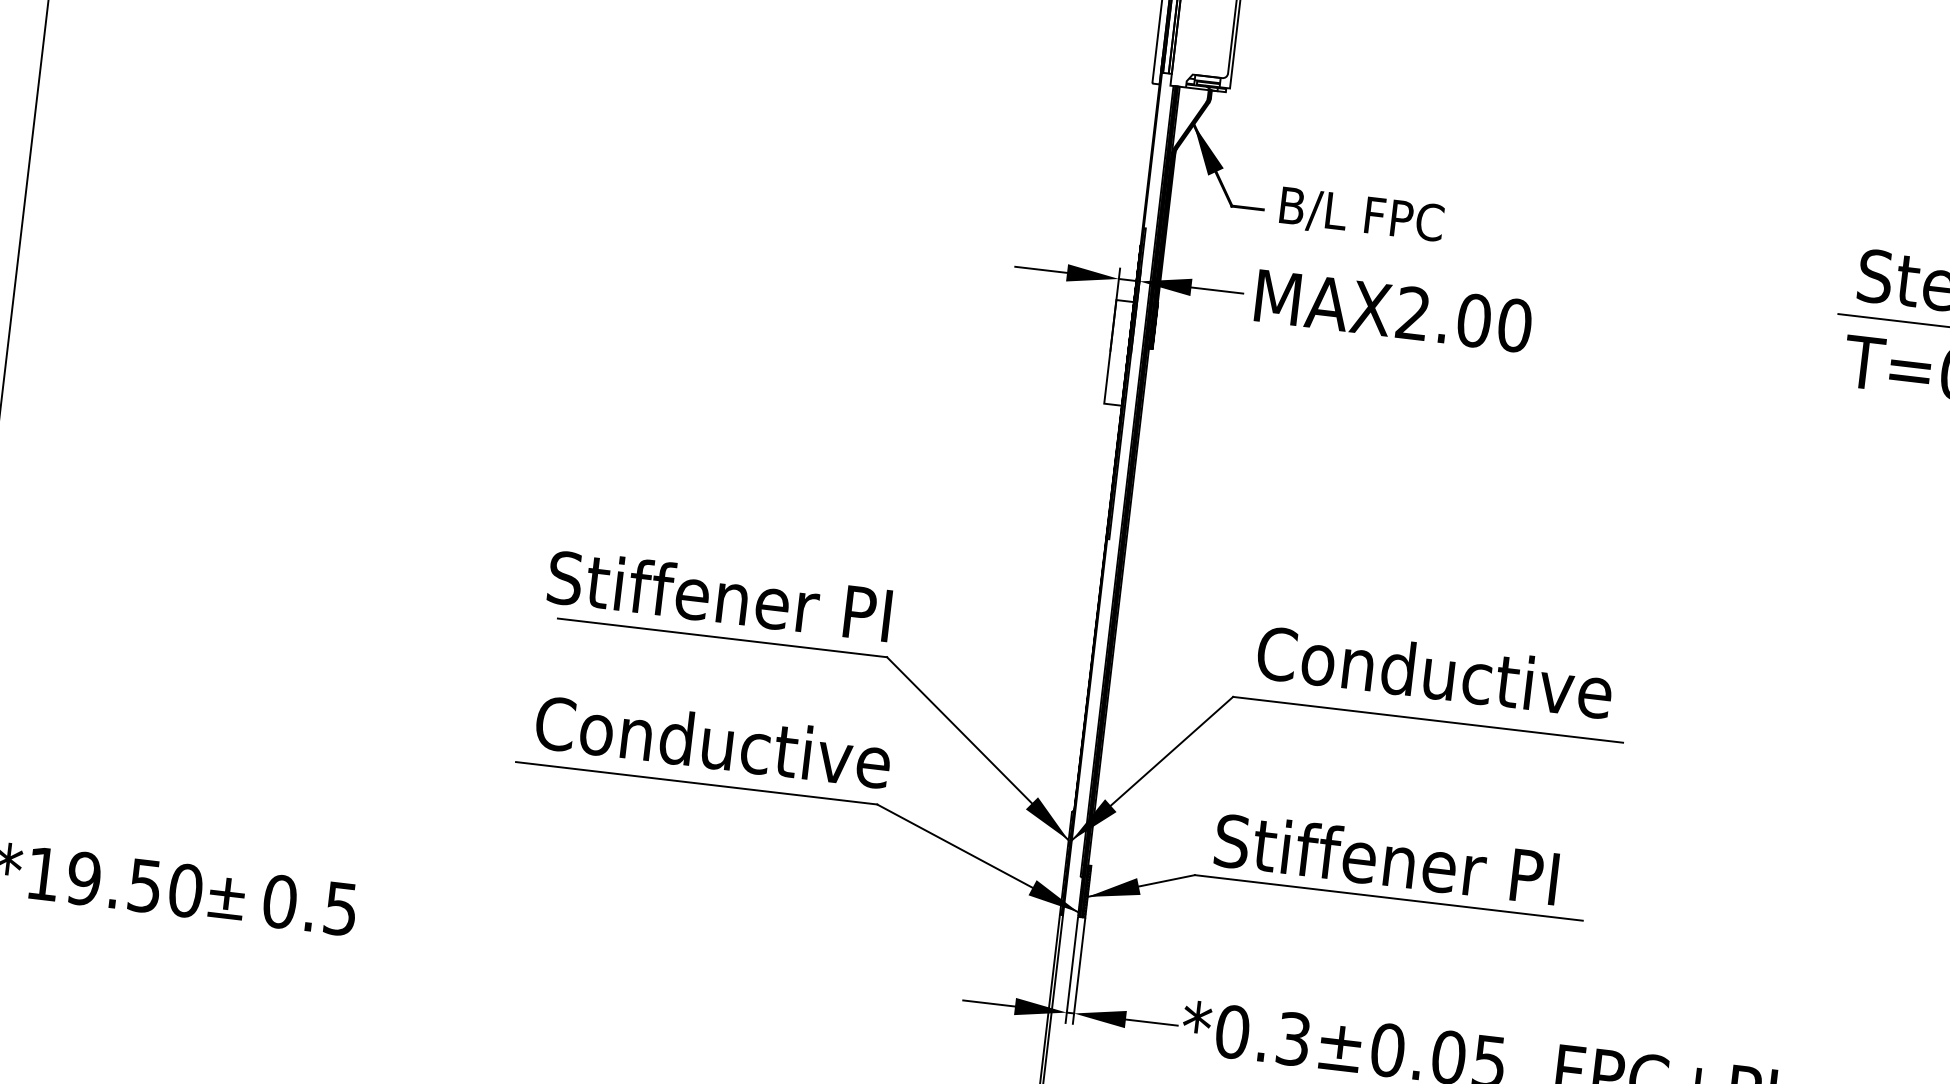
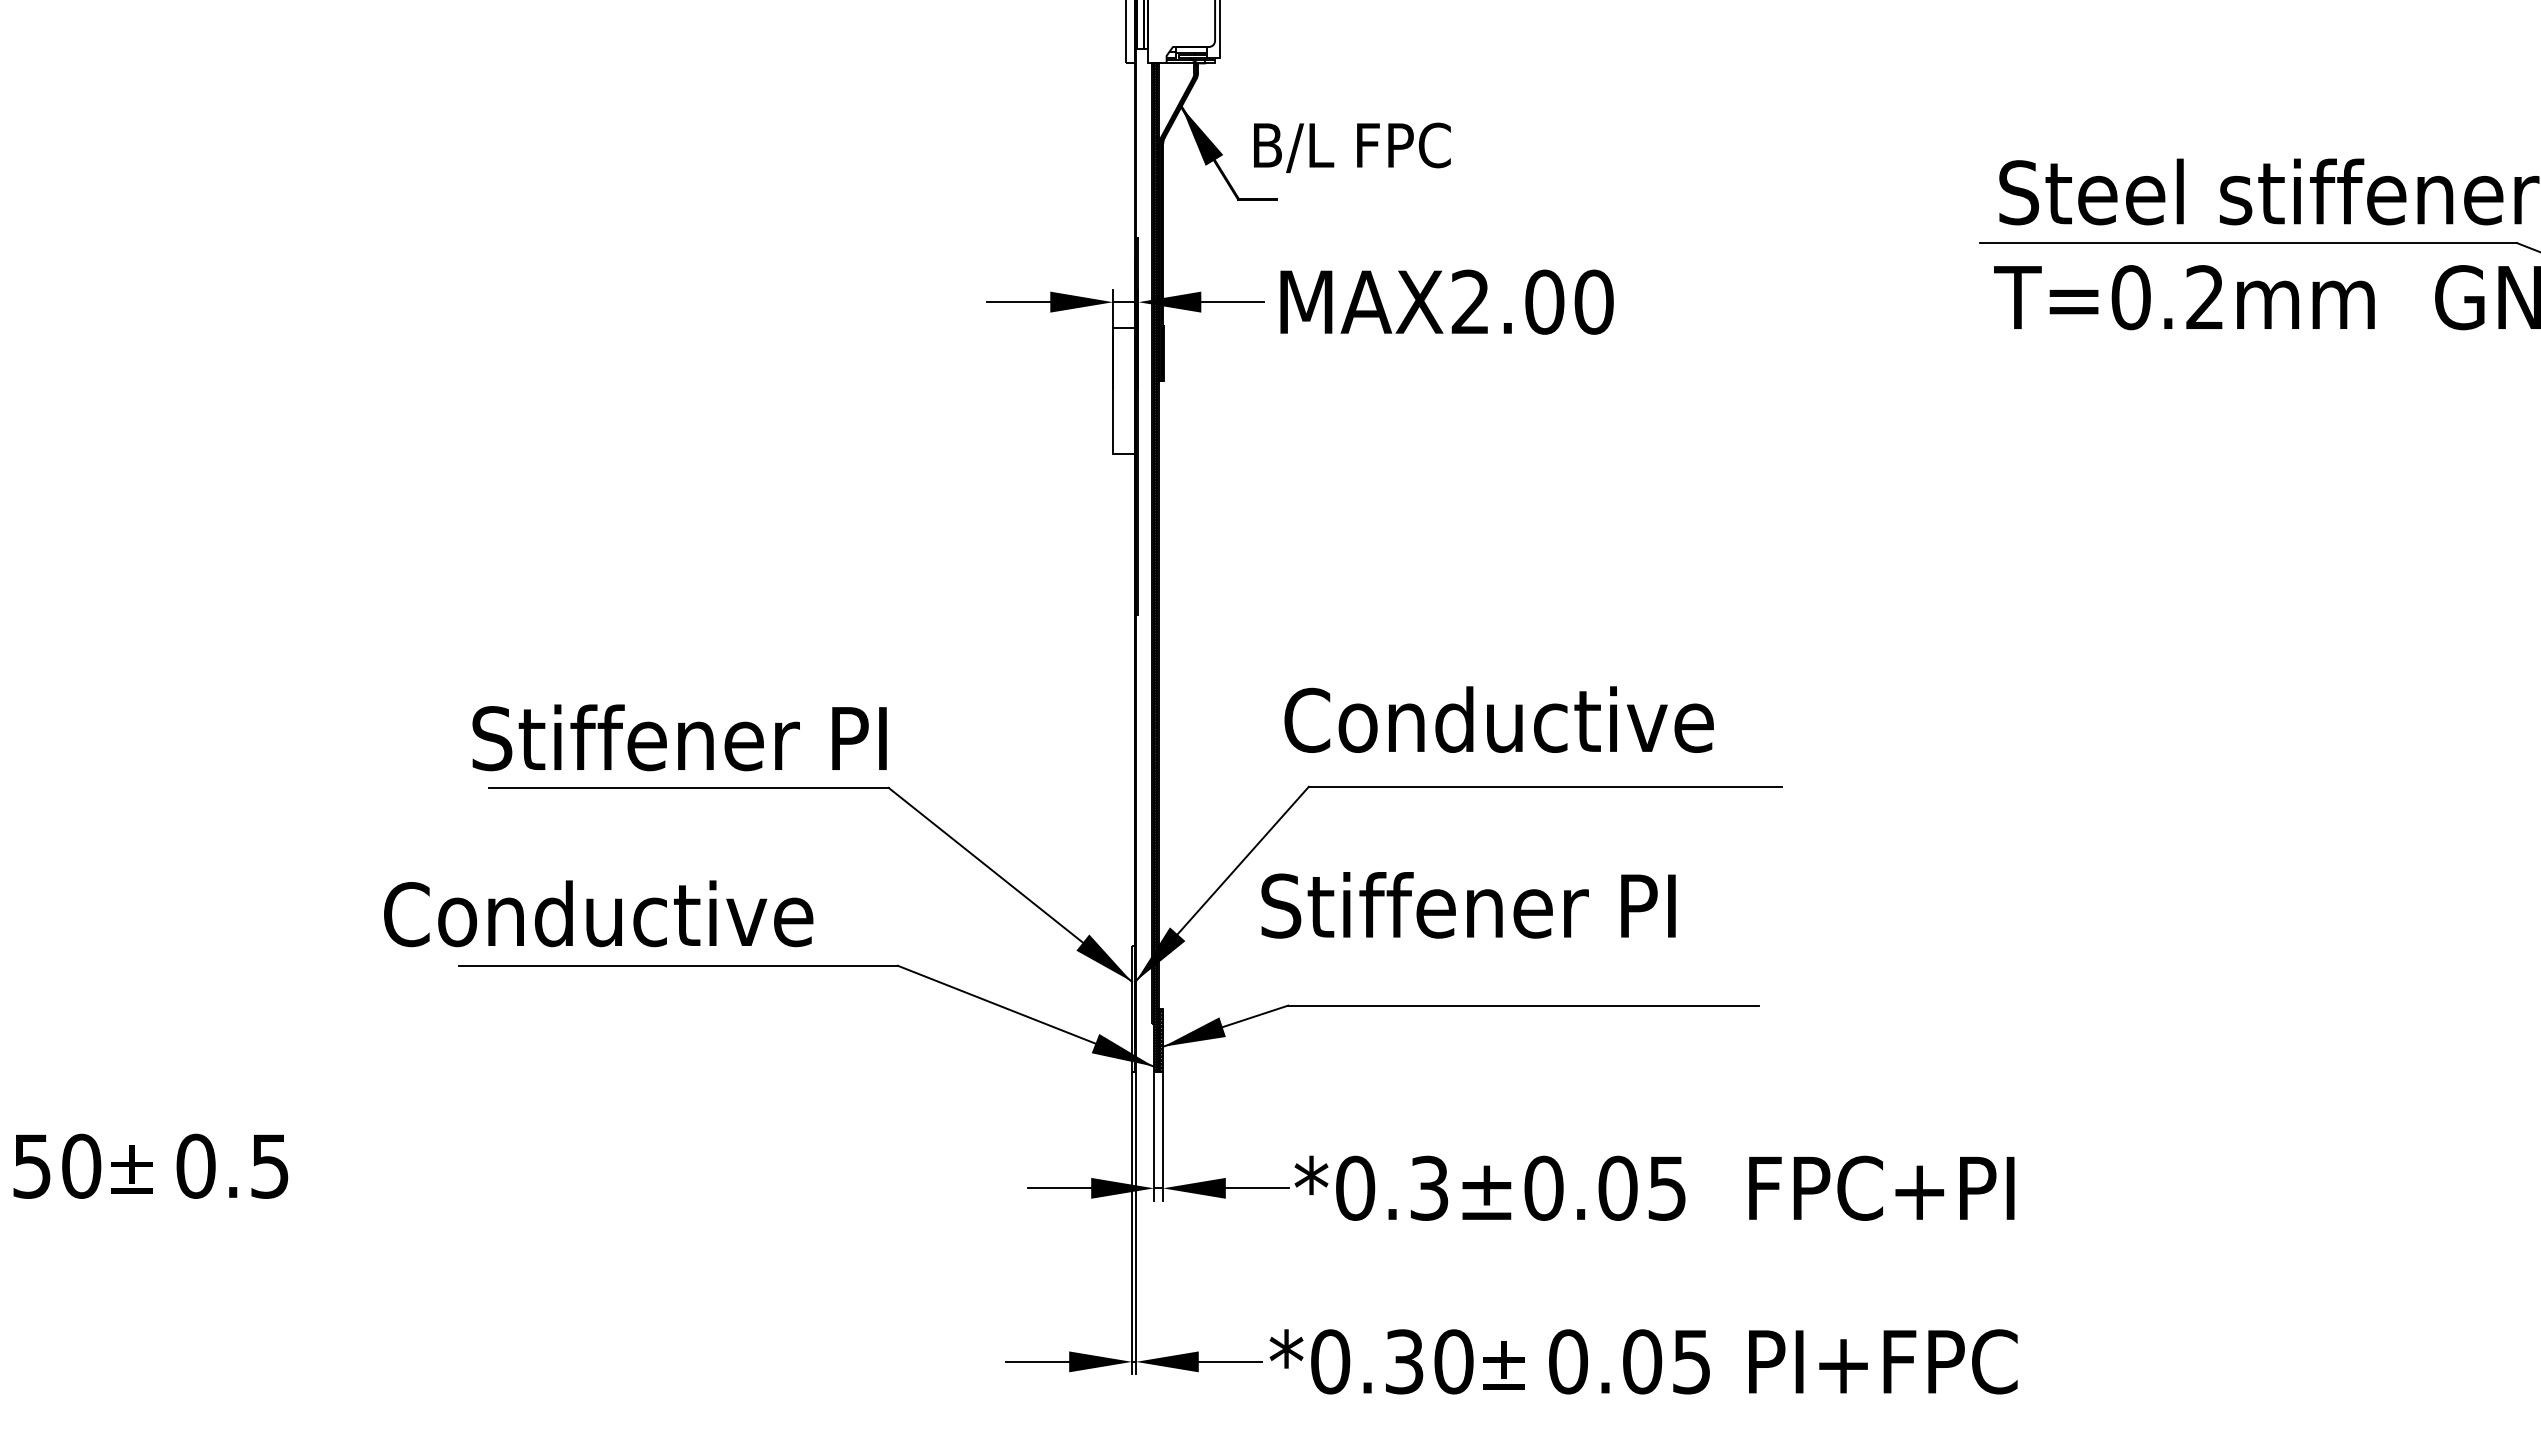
text: (1361, 215) -> (1352, 147), moved
text: (1434, 671) -> (1498, 719), moved
text: (713, 741) -> (598, 913), moved
text: (1386, 859) -> (1468, 905), moved

